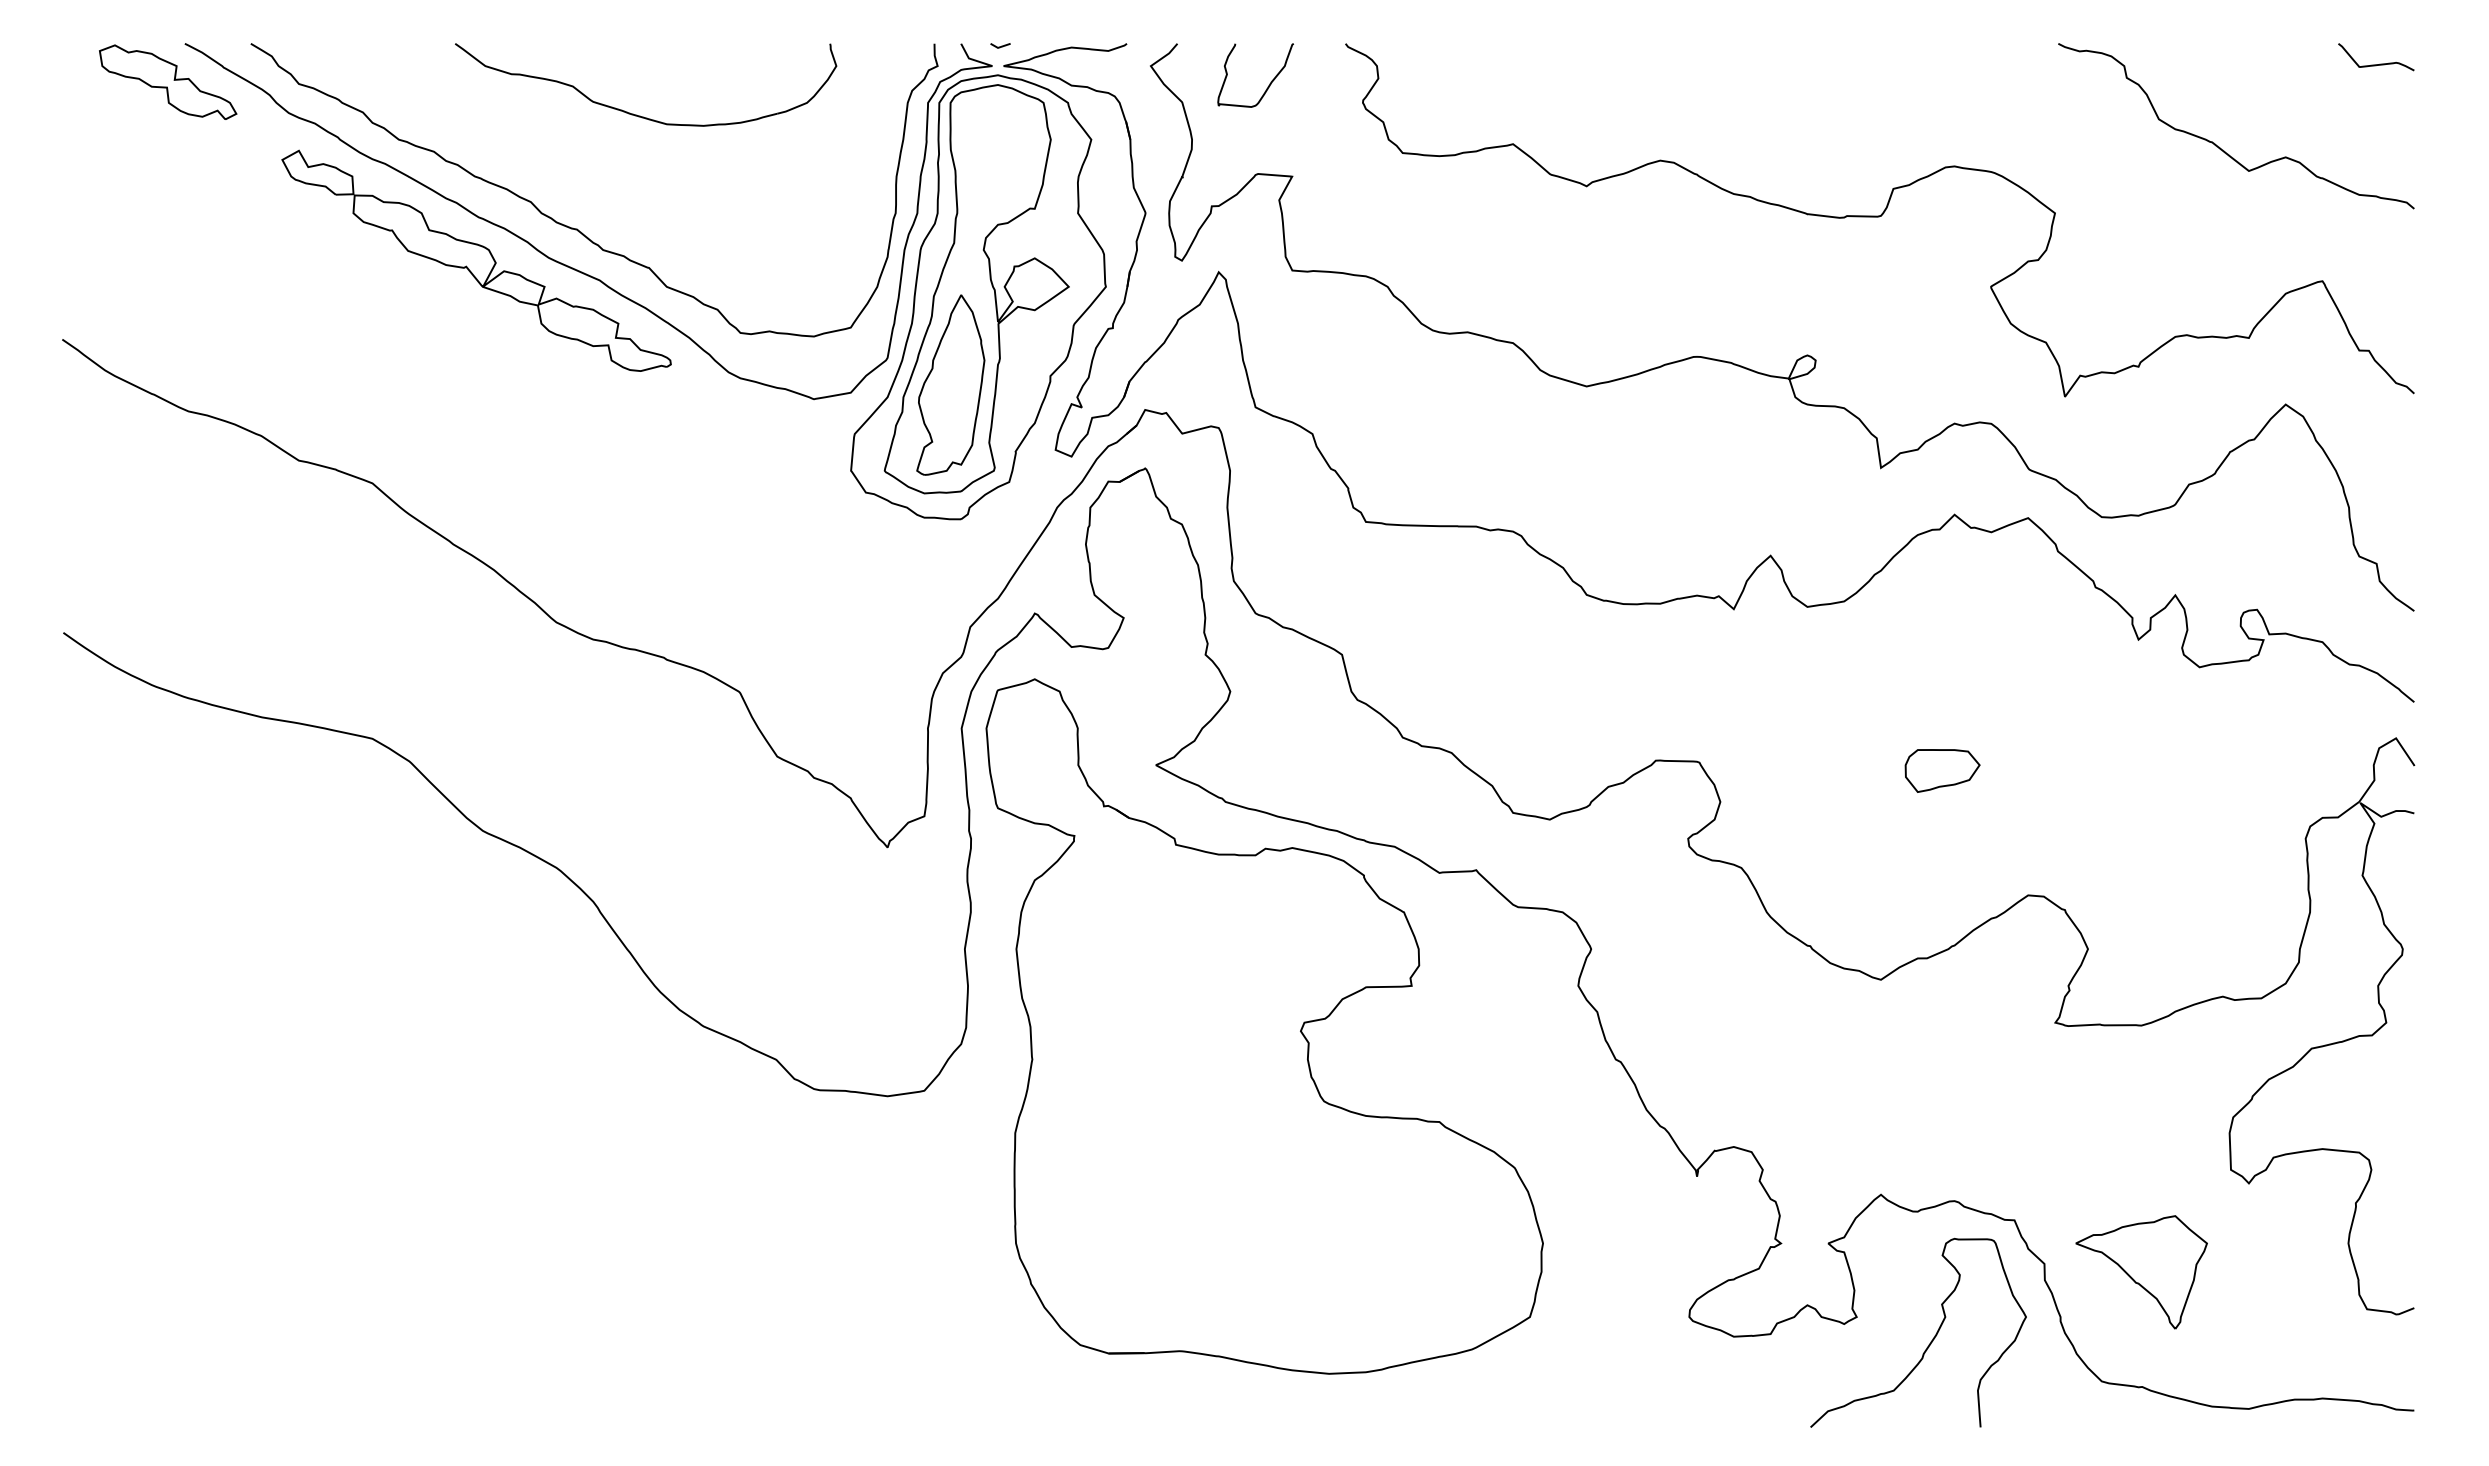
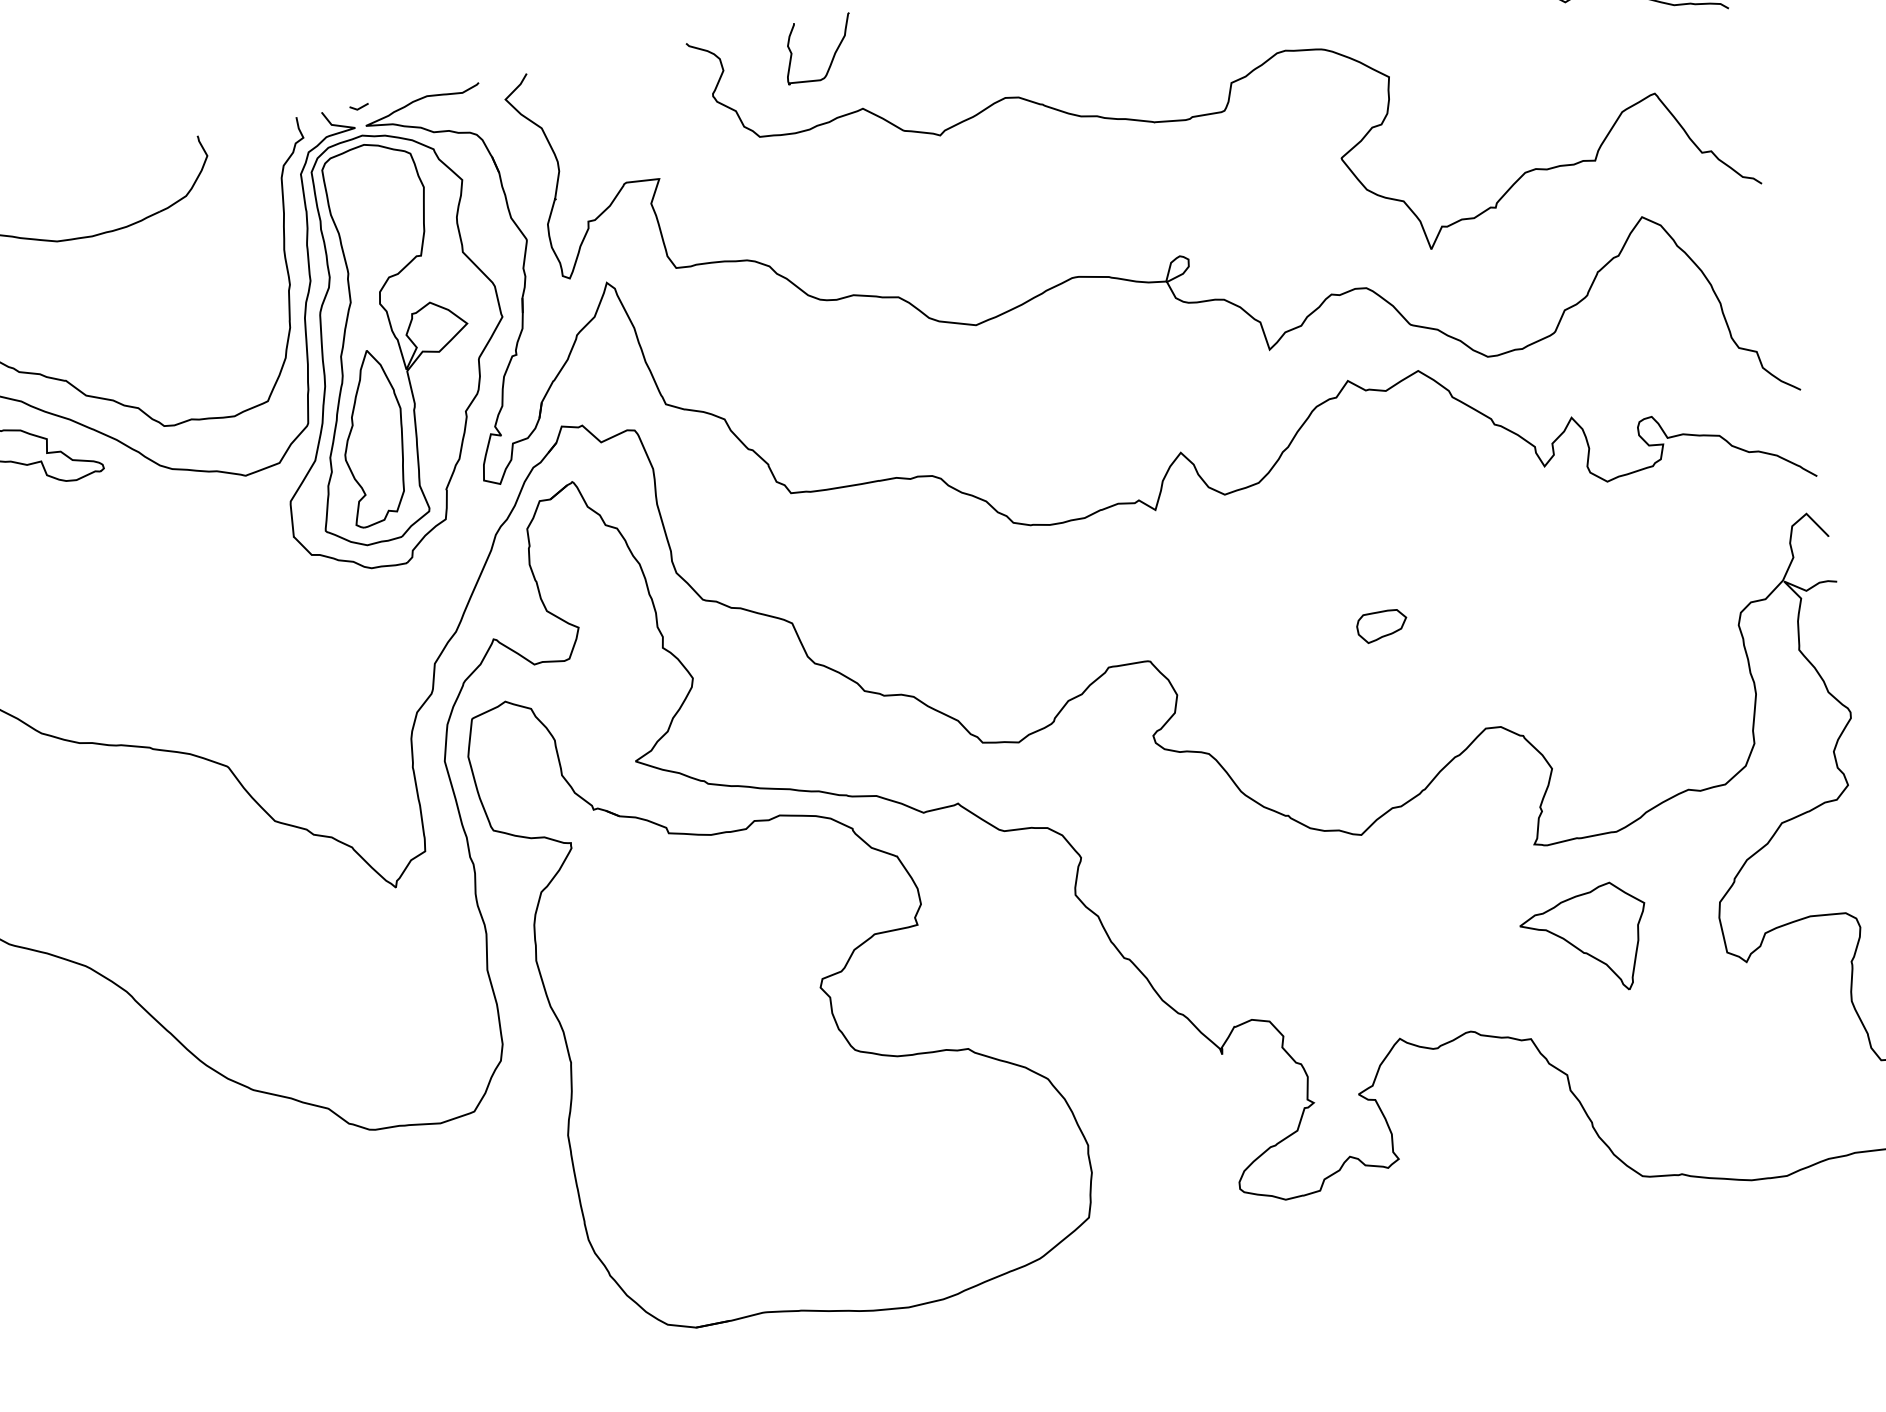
curve: (1269, 83) -> (833, 54), moved
part: (1942, 770) -> (1382, 625), size x0.7
part: (2141, 1272) -> (1587, 942), moved
curve: (1930, 1341) -> (1473, 1169), removed

